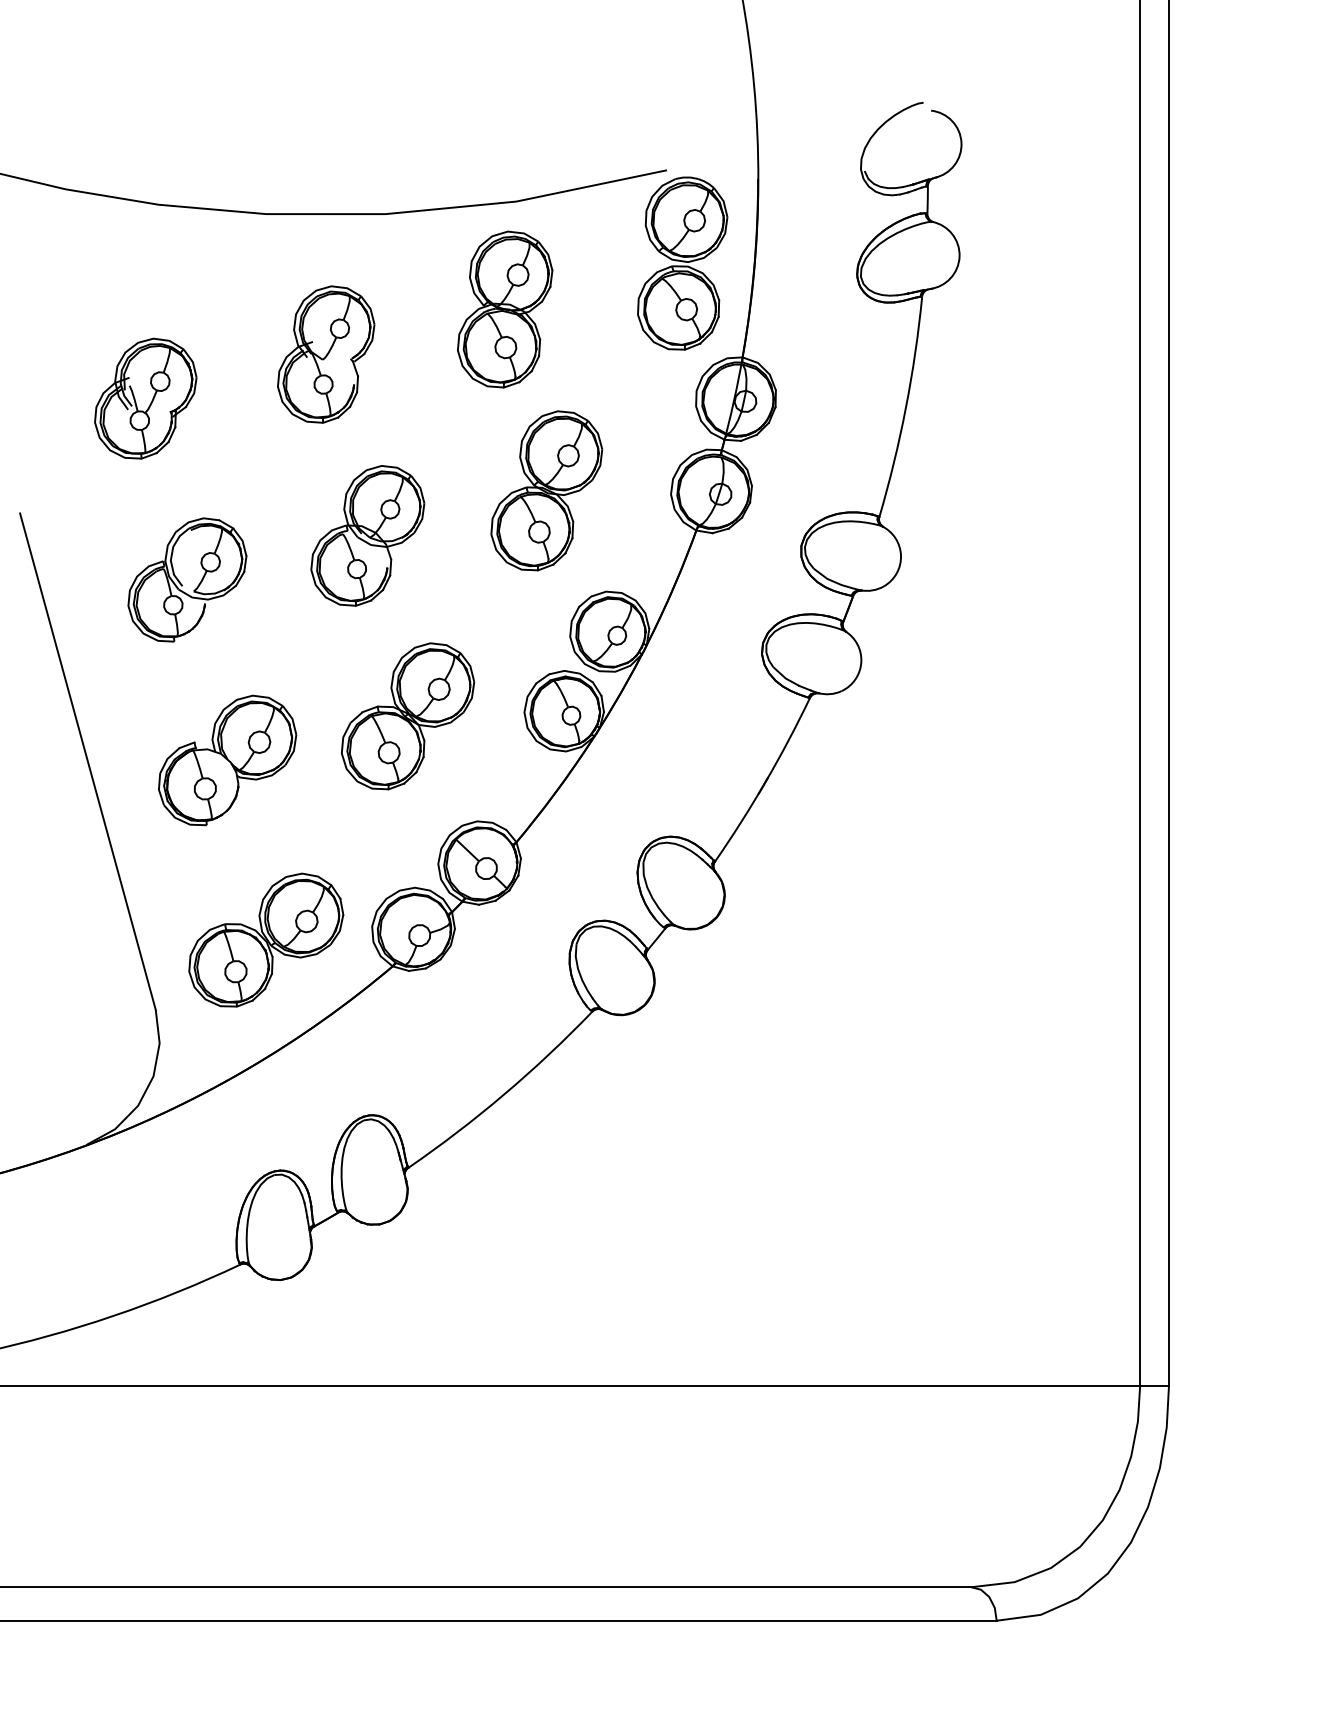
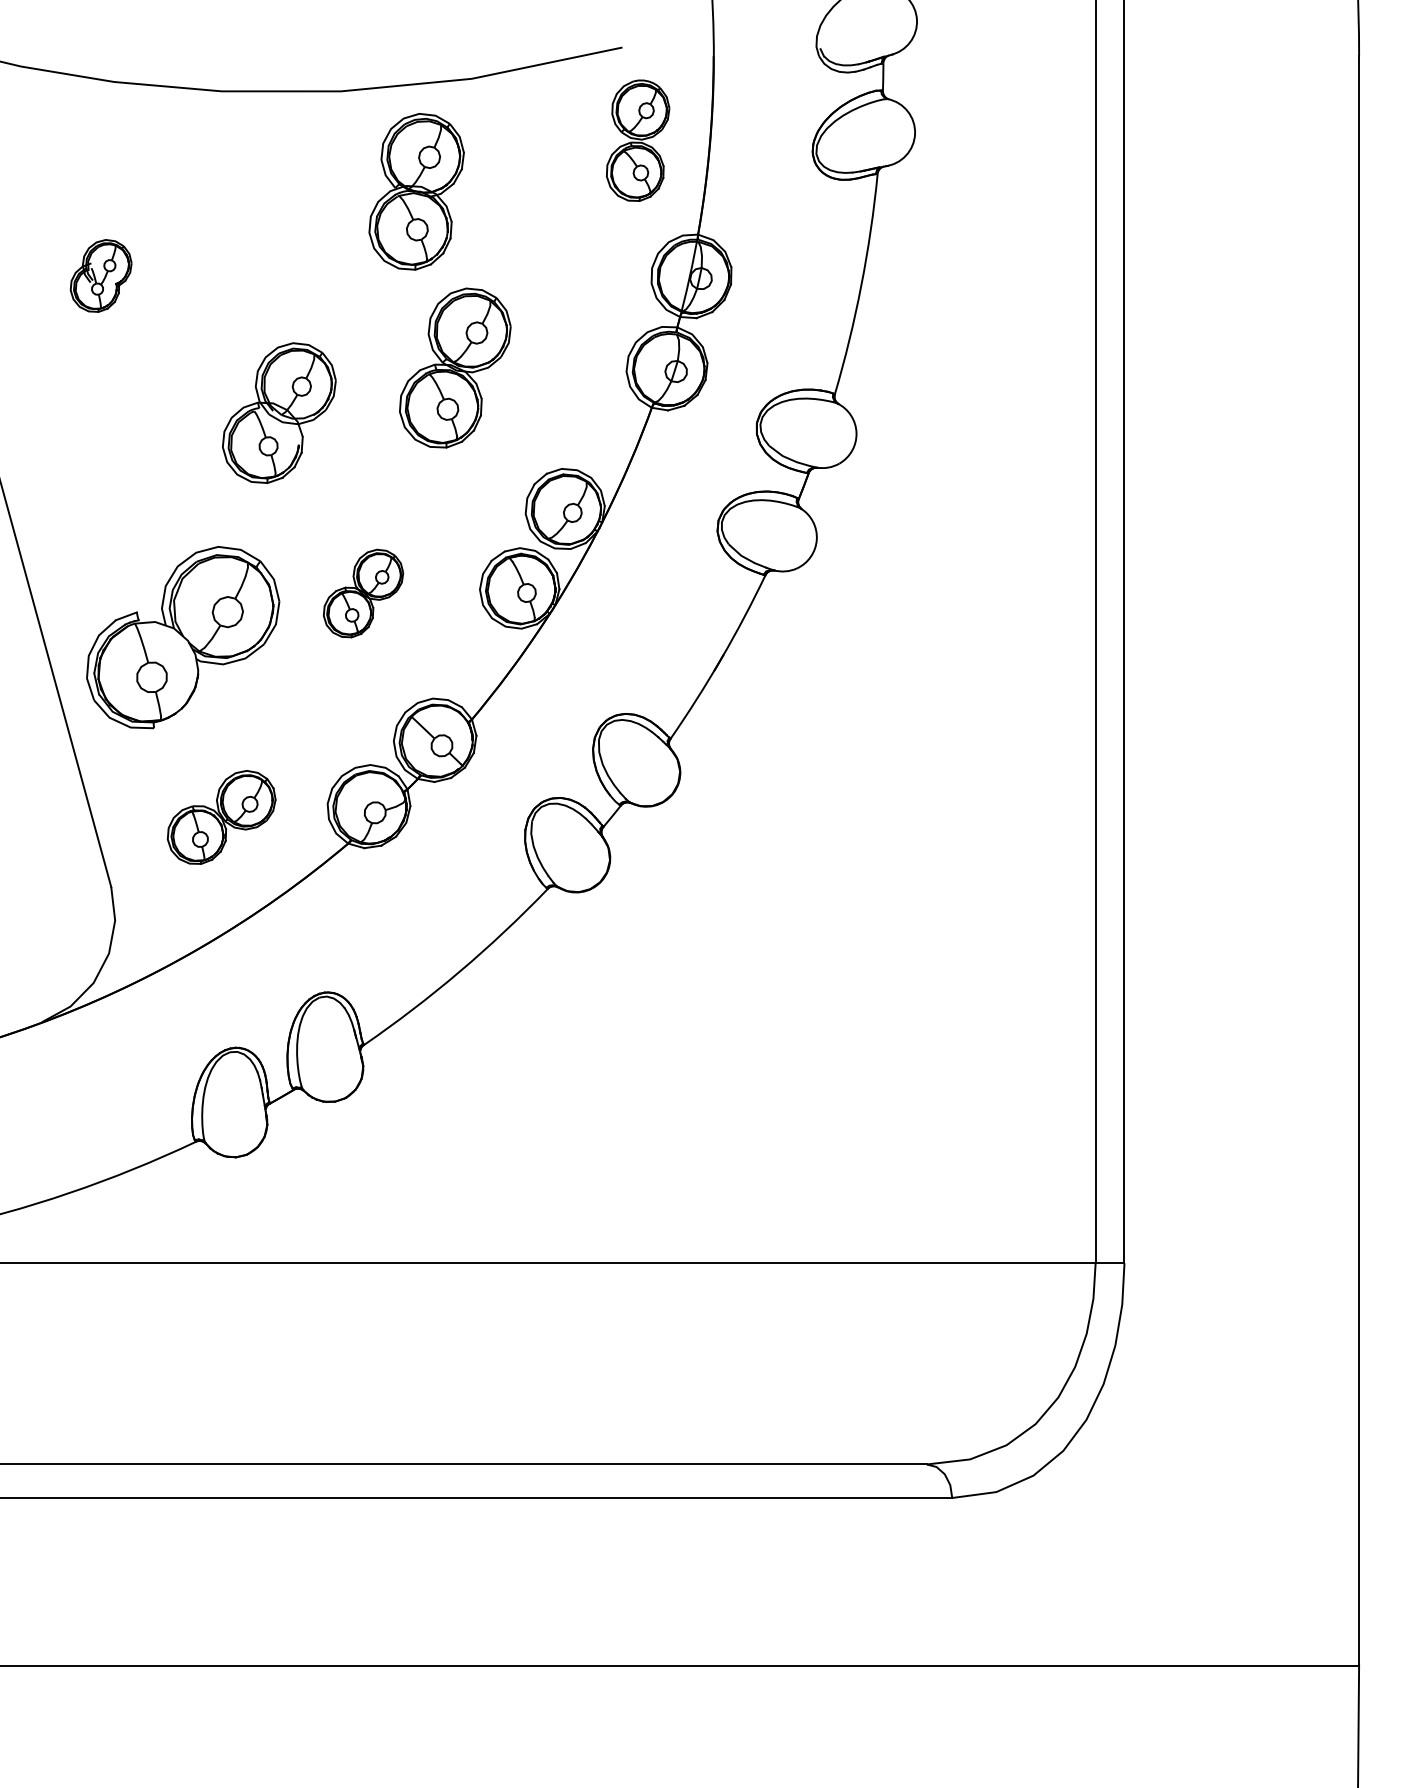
part: (681, 263) -> (637, 140), size x0.7
part: (504, 309) -> (416, 191), moved
part: (325, 354) -> (281, 231), removed
part: (144, 398) -> (100, 275), size x0.6
part: (546, 490) -> (455, 367), moved
part: (367, 535) -> (279, 412), moved
part: (186, 579) -> (142, 456), removed
part: (407, 716) -> (363, 593), size x0.6
part: (226, 760) -> (182, 637), size x1.4
part: (265, 940) -> (221, 817), size x0.7

